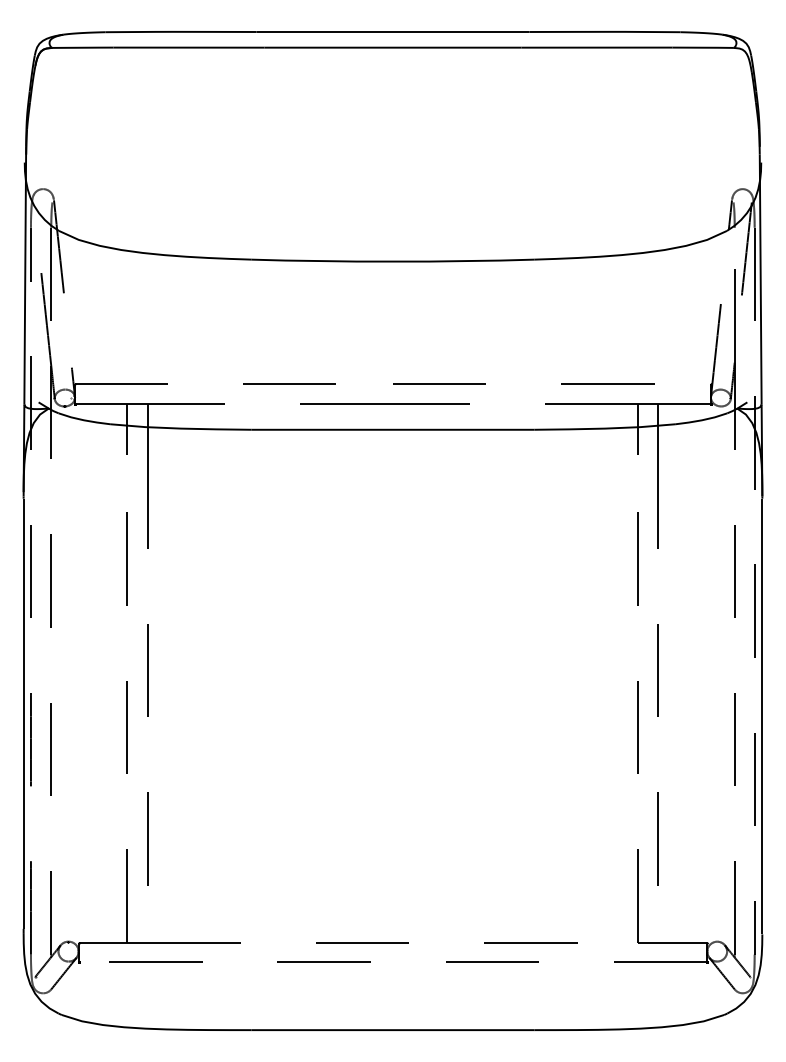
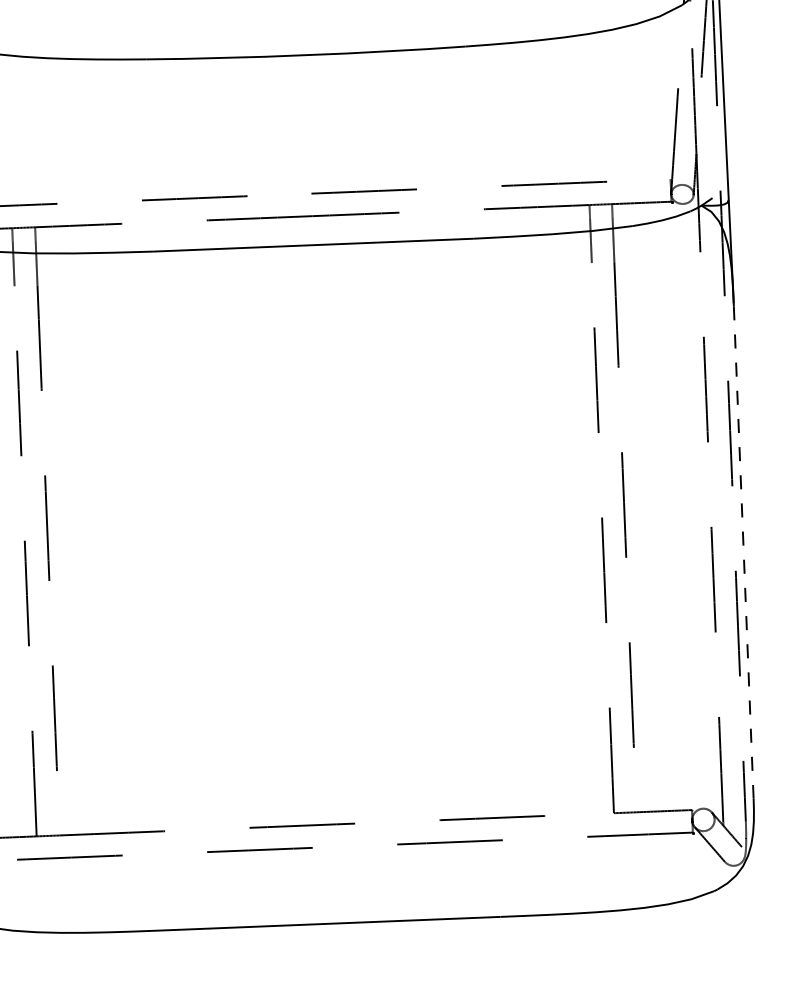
line: (762, 716) -> (743, 552), solid -> dashed

